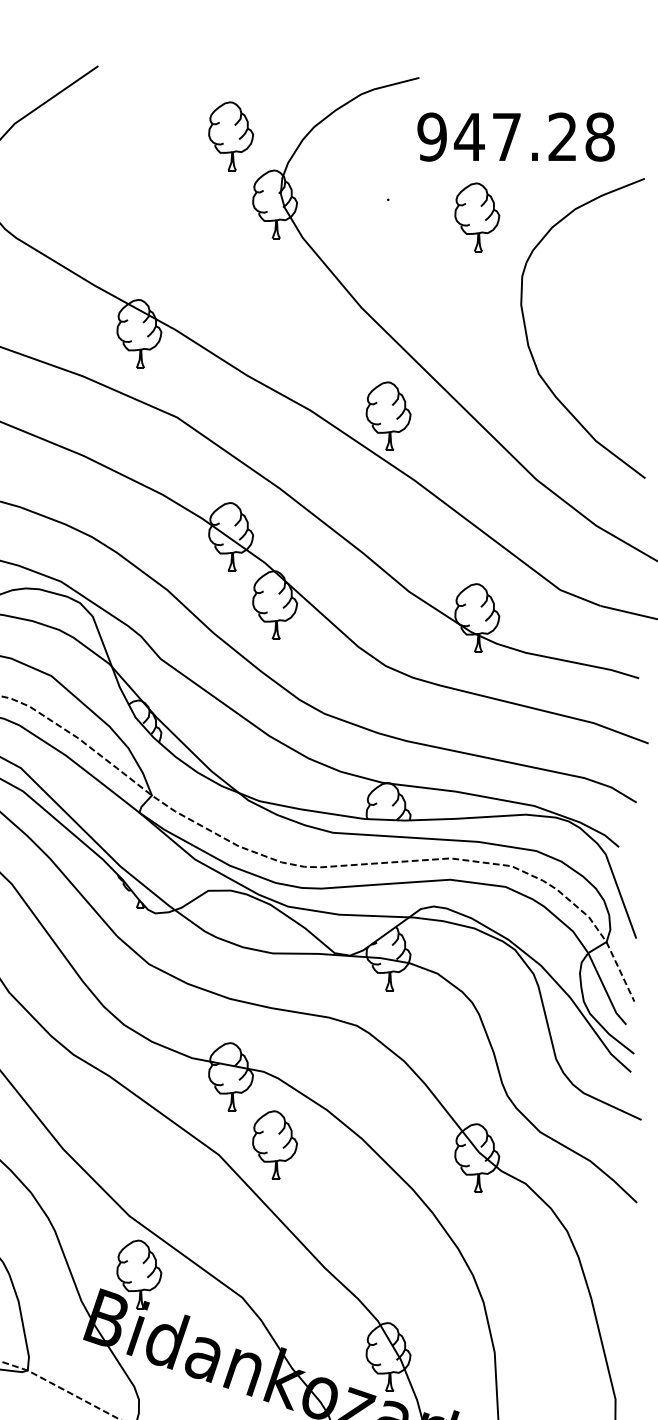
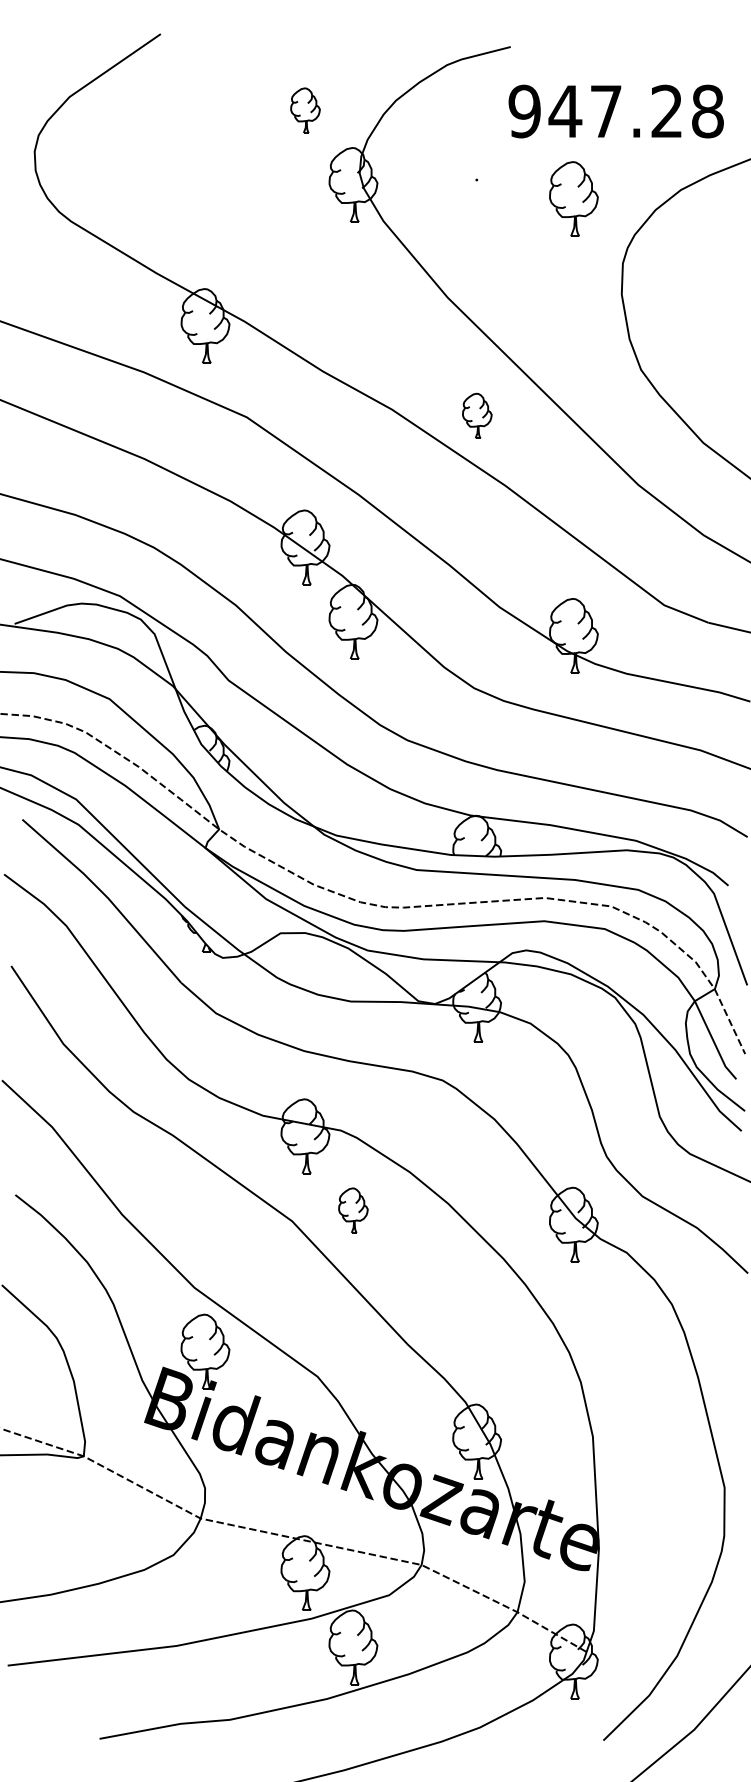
part: (231, 136) -> (305, 110), size x0.6
part: (388, 415) -> (477, 415), size x0.6
part: (275, 1145) -> (353, 1210), size x0.6

